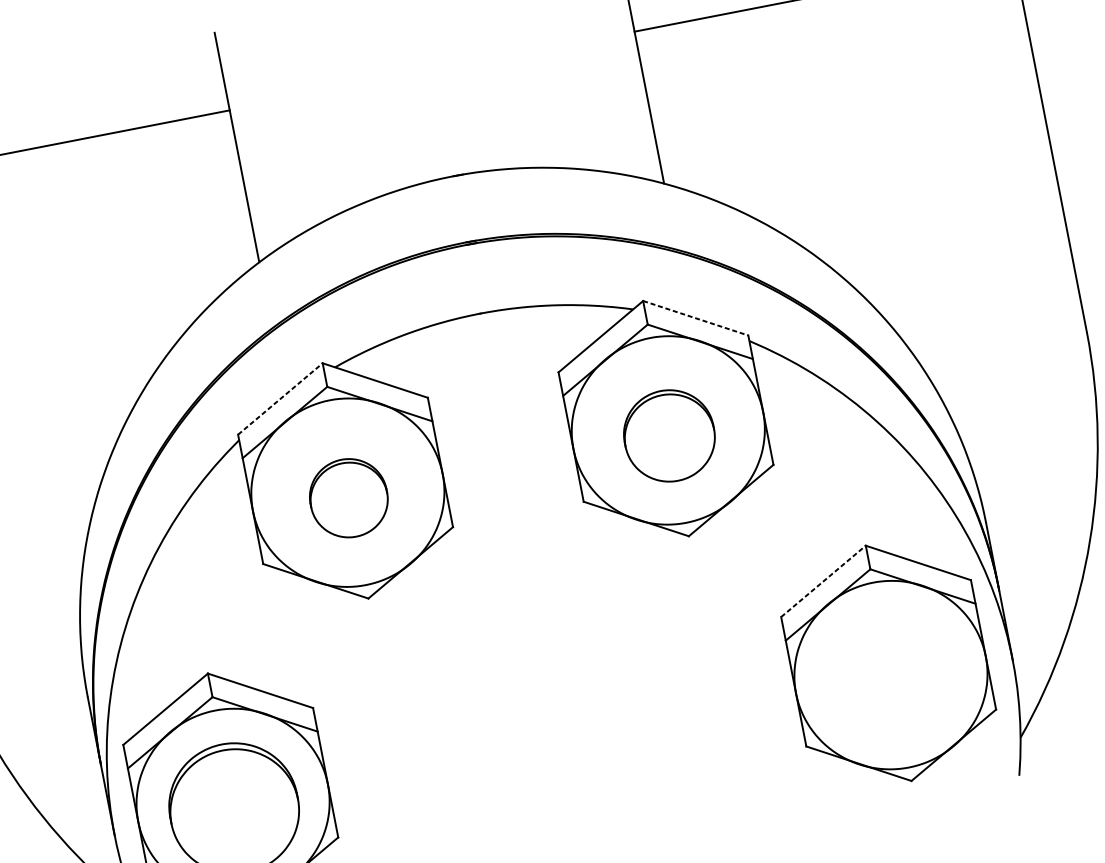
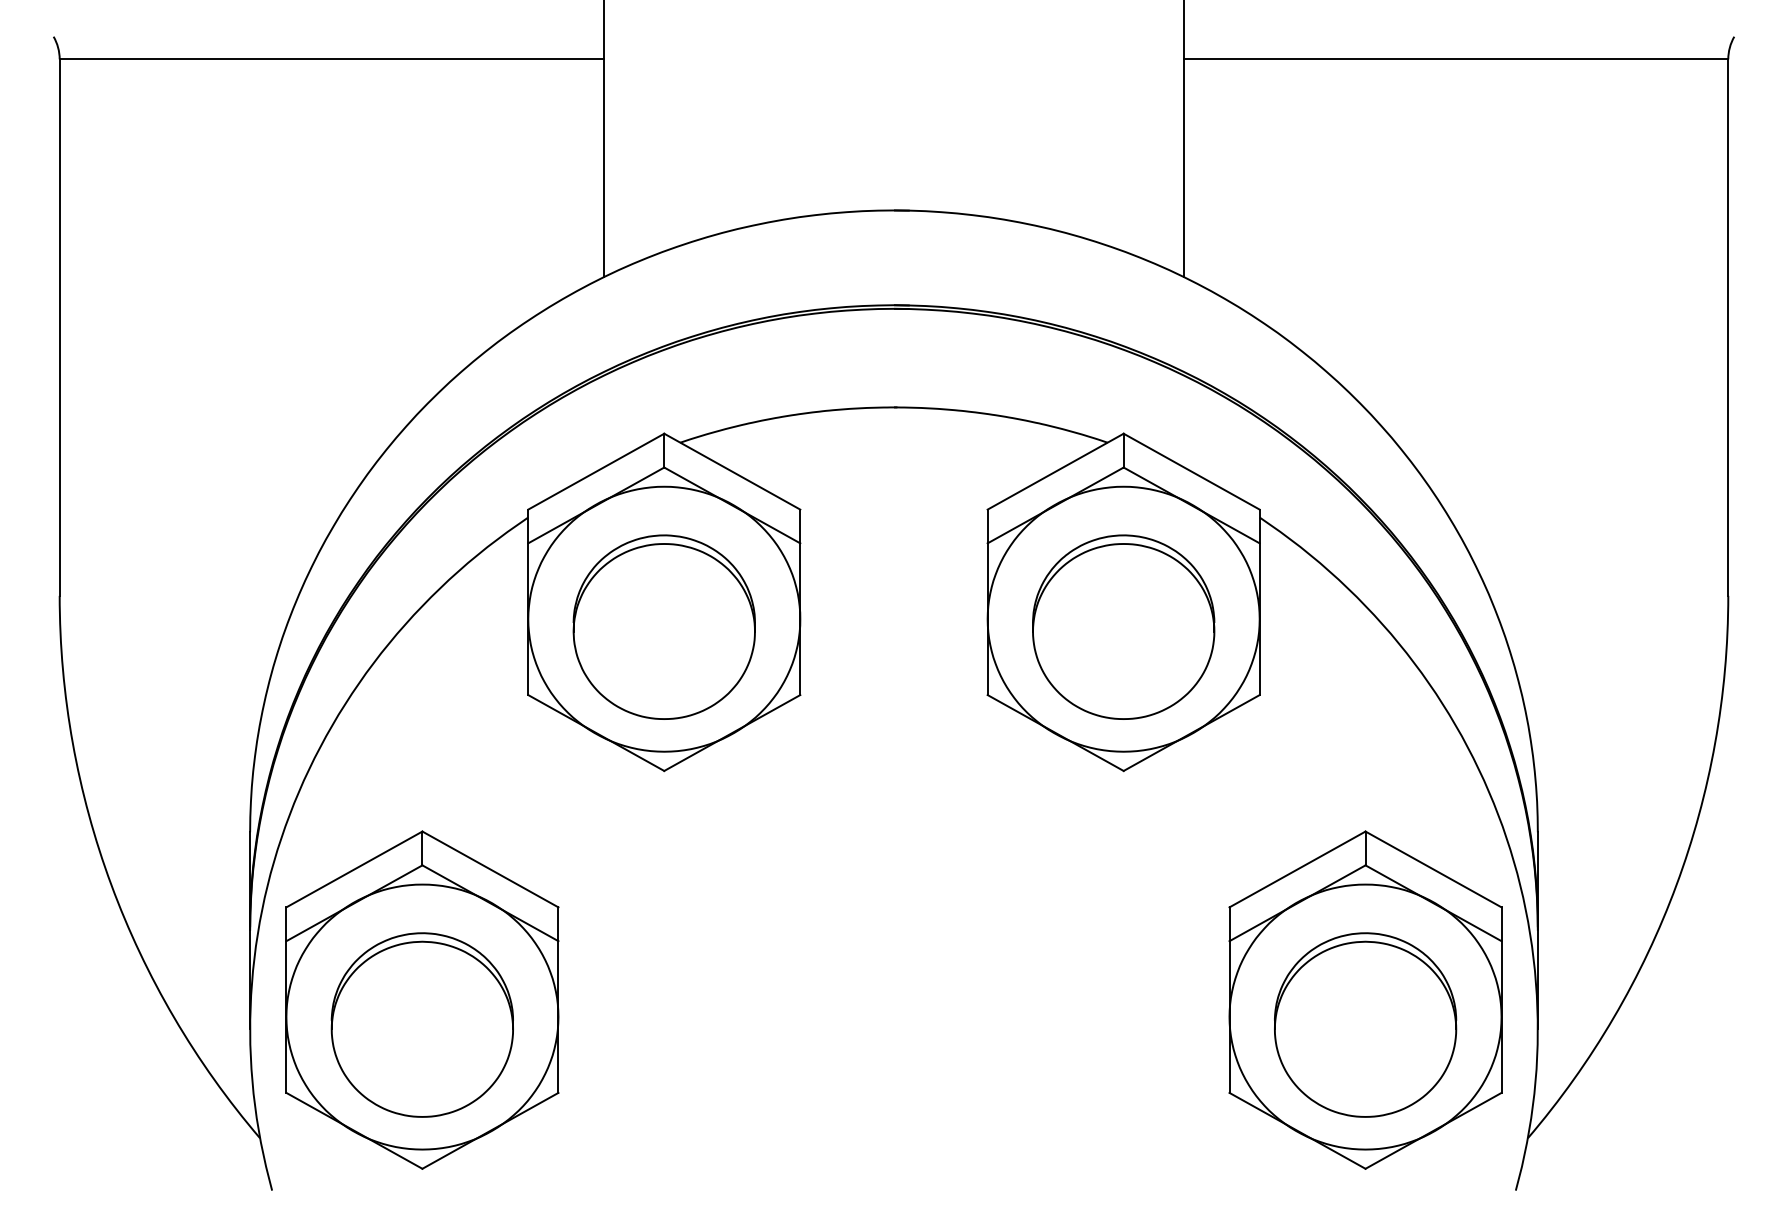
line: (695, 318) -> (1191, 471), dashed -> solid
line: (280, 398) -> (596, 471), dashed -> solid
part: (669, 435) -> (1123, 626), size x1.43
part: (348, 497) -> (663, 626), size x1.67
line: (823, 581) -> (1297, 869), dashed -> solid
part: (891, 680) -> (1365, 1024), added

